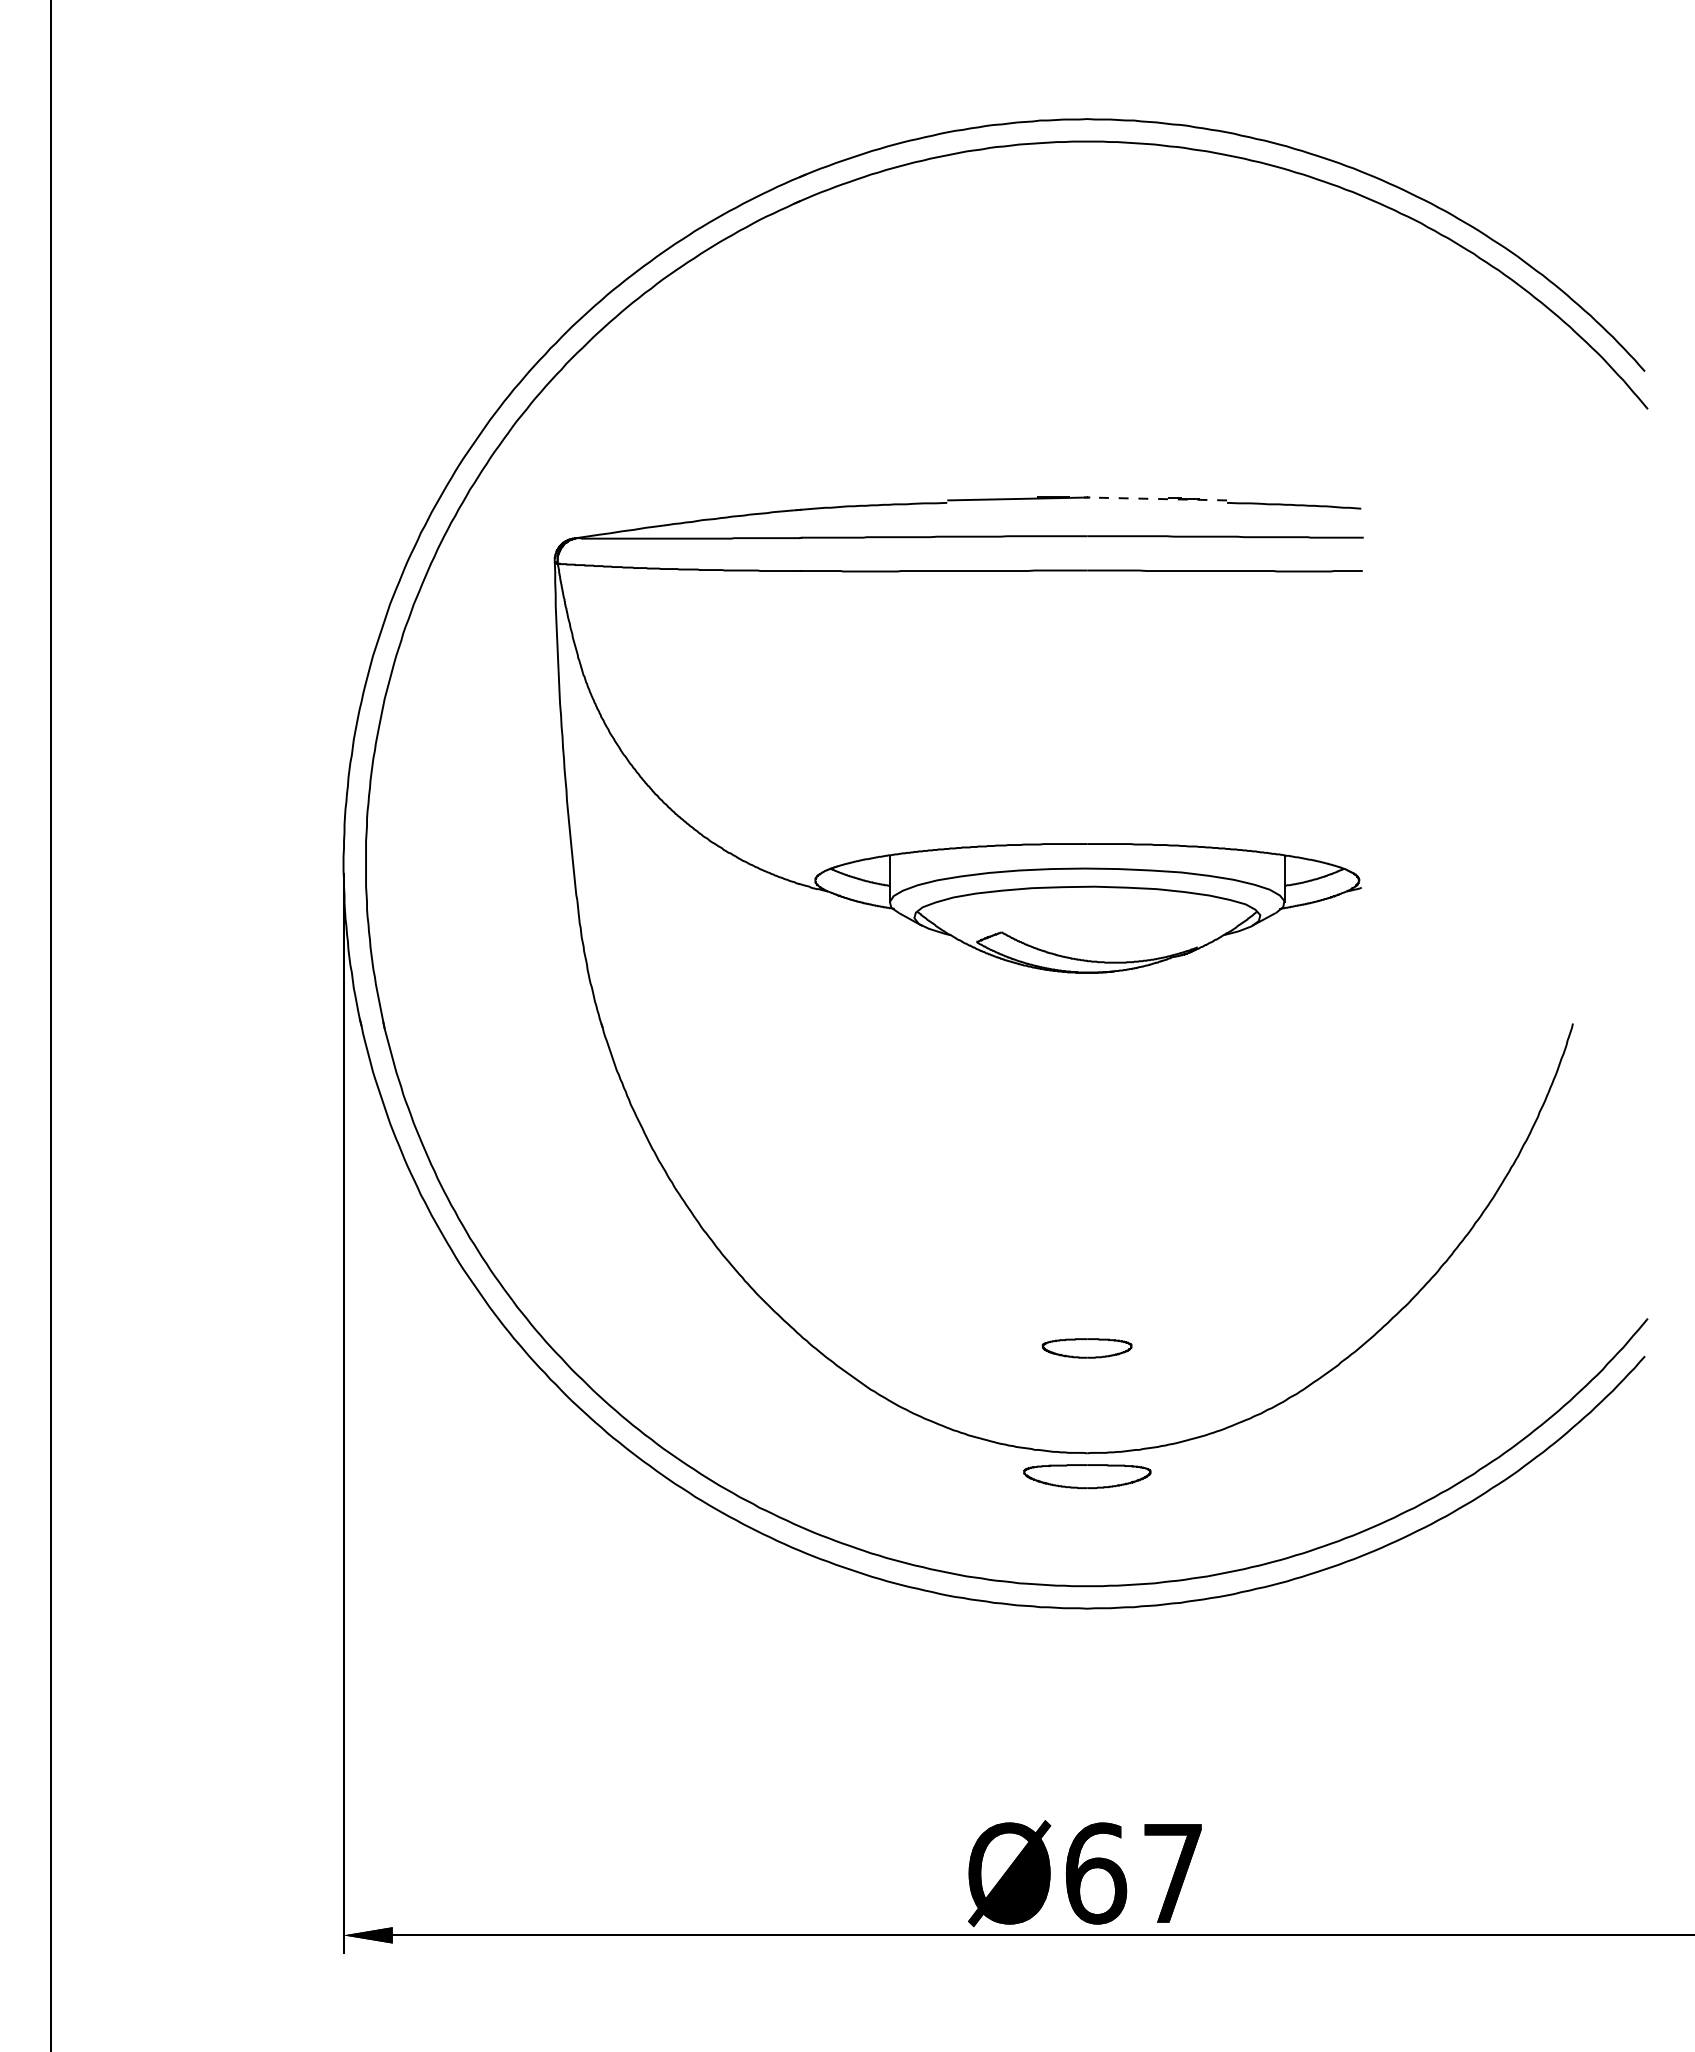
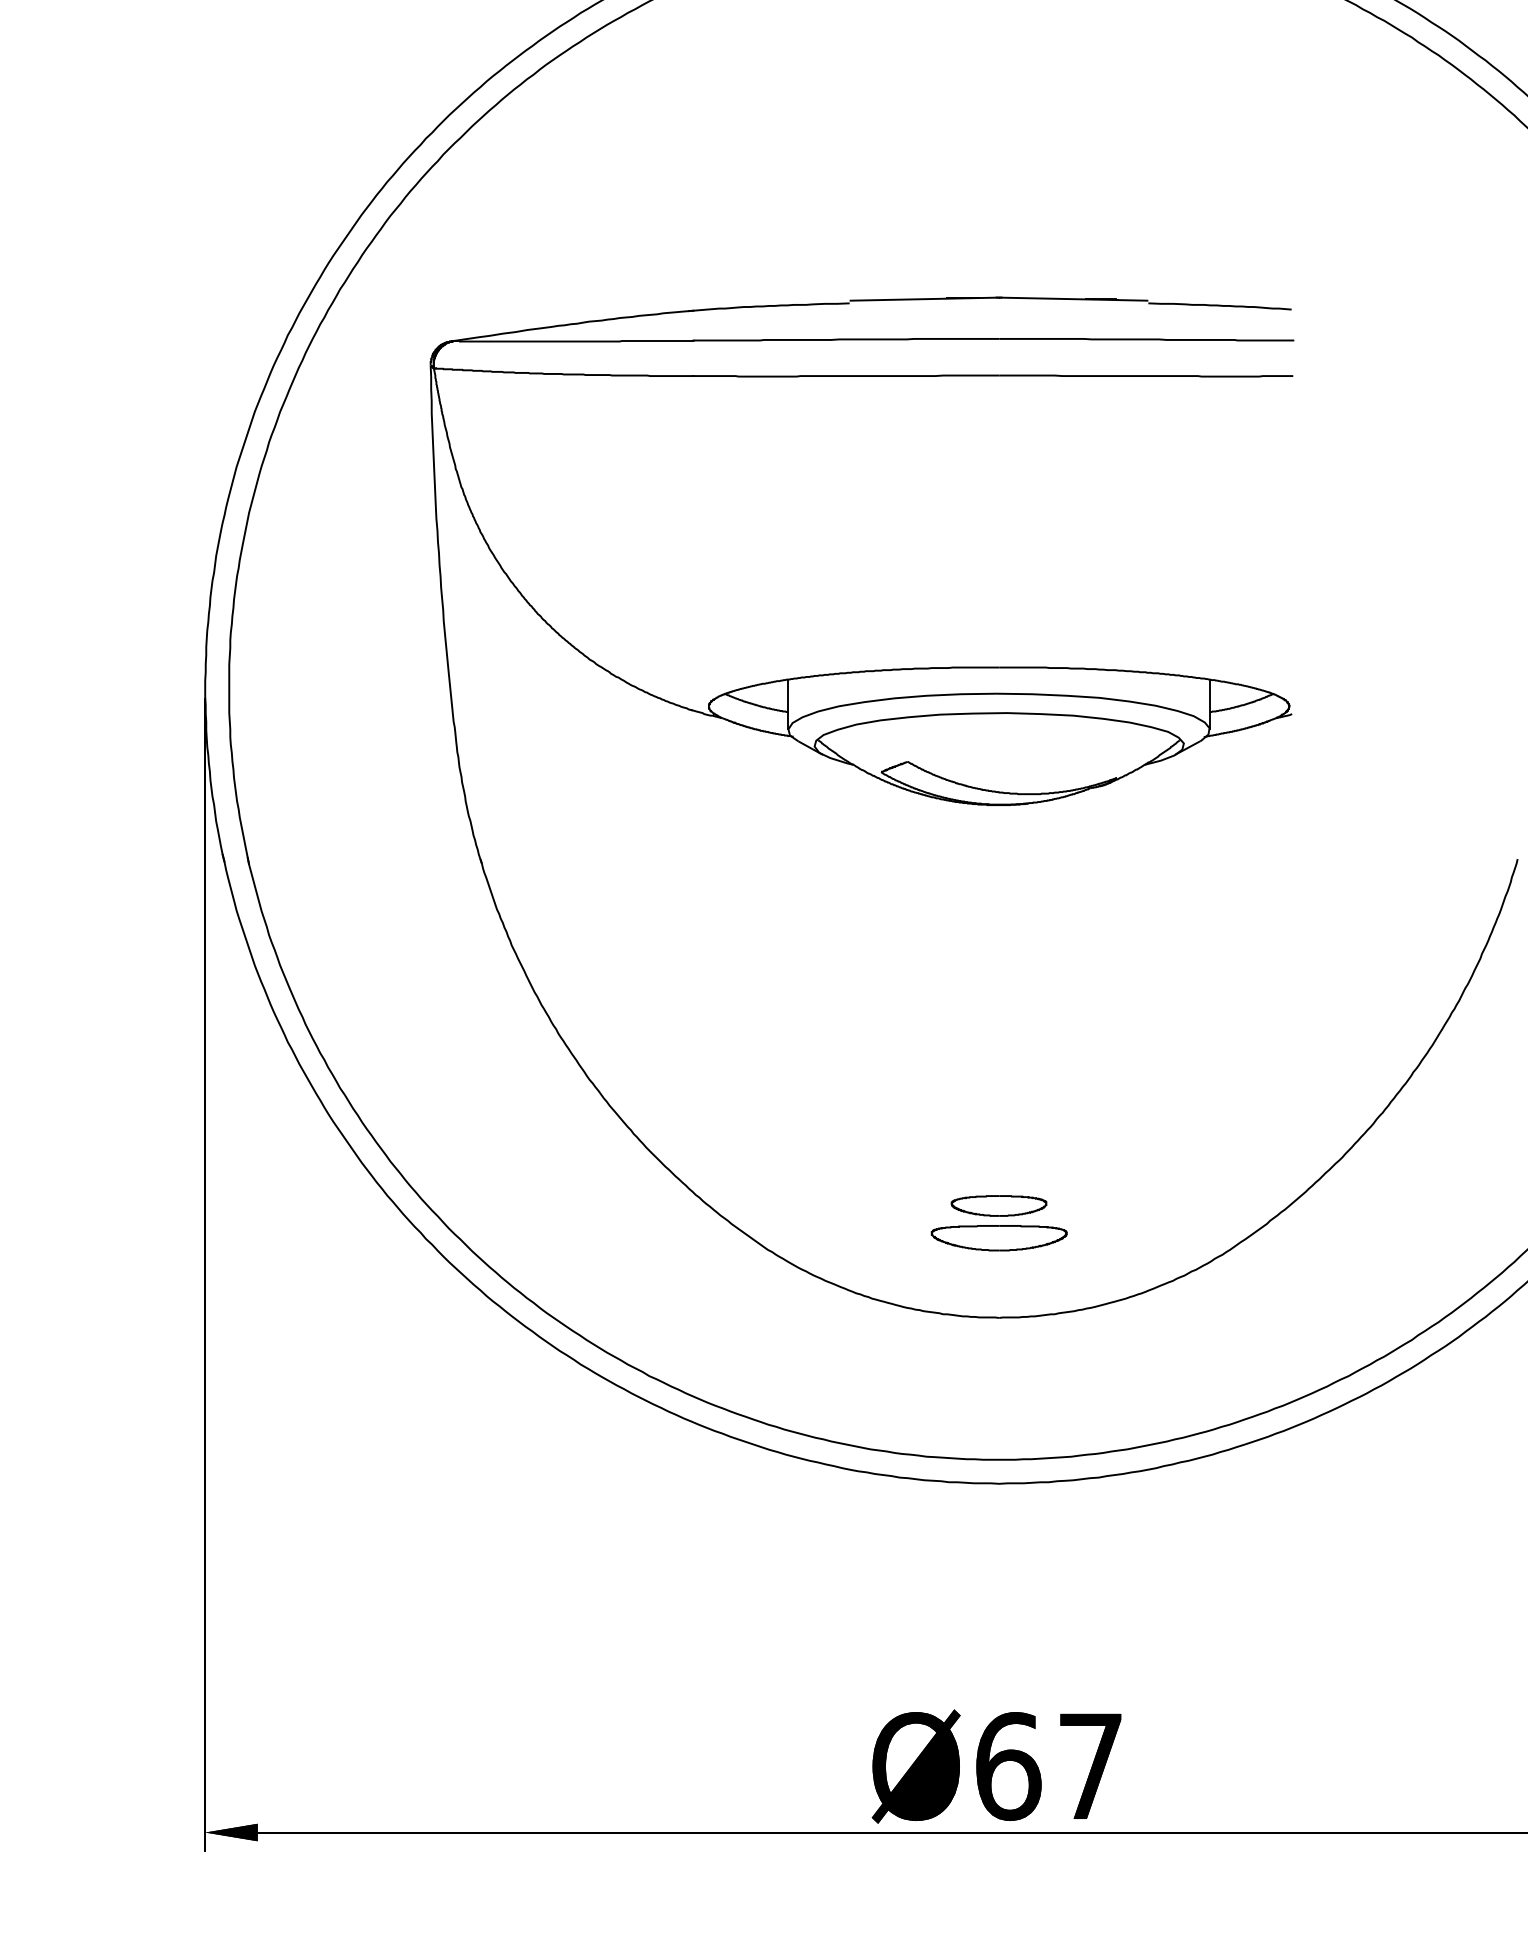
line: (1155, 498) -> (1071, 298), dashed -> solid
part: (1087, 1476) -> (999, 1238), moved

